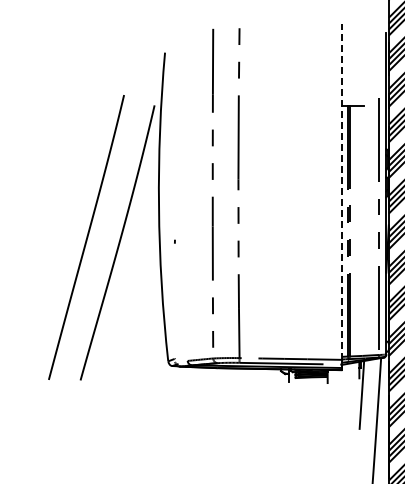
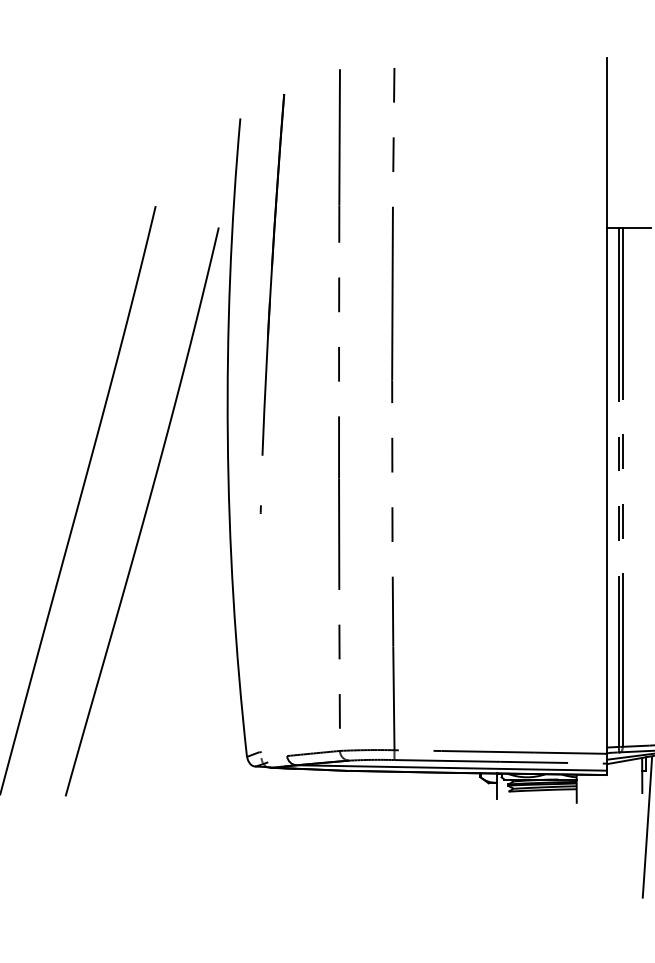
part: (180, 127) -> (272, 273), added
line: (342, 191) -> (607, 405), dashed -> solid

